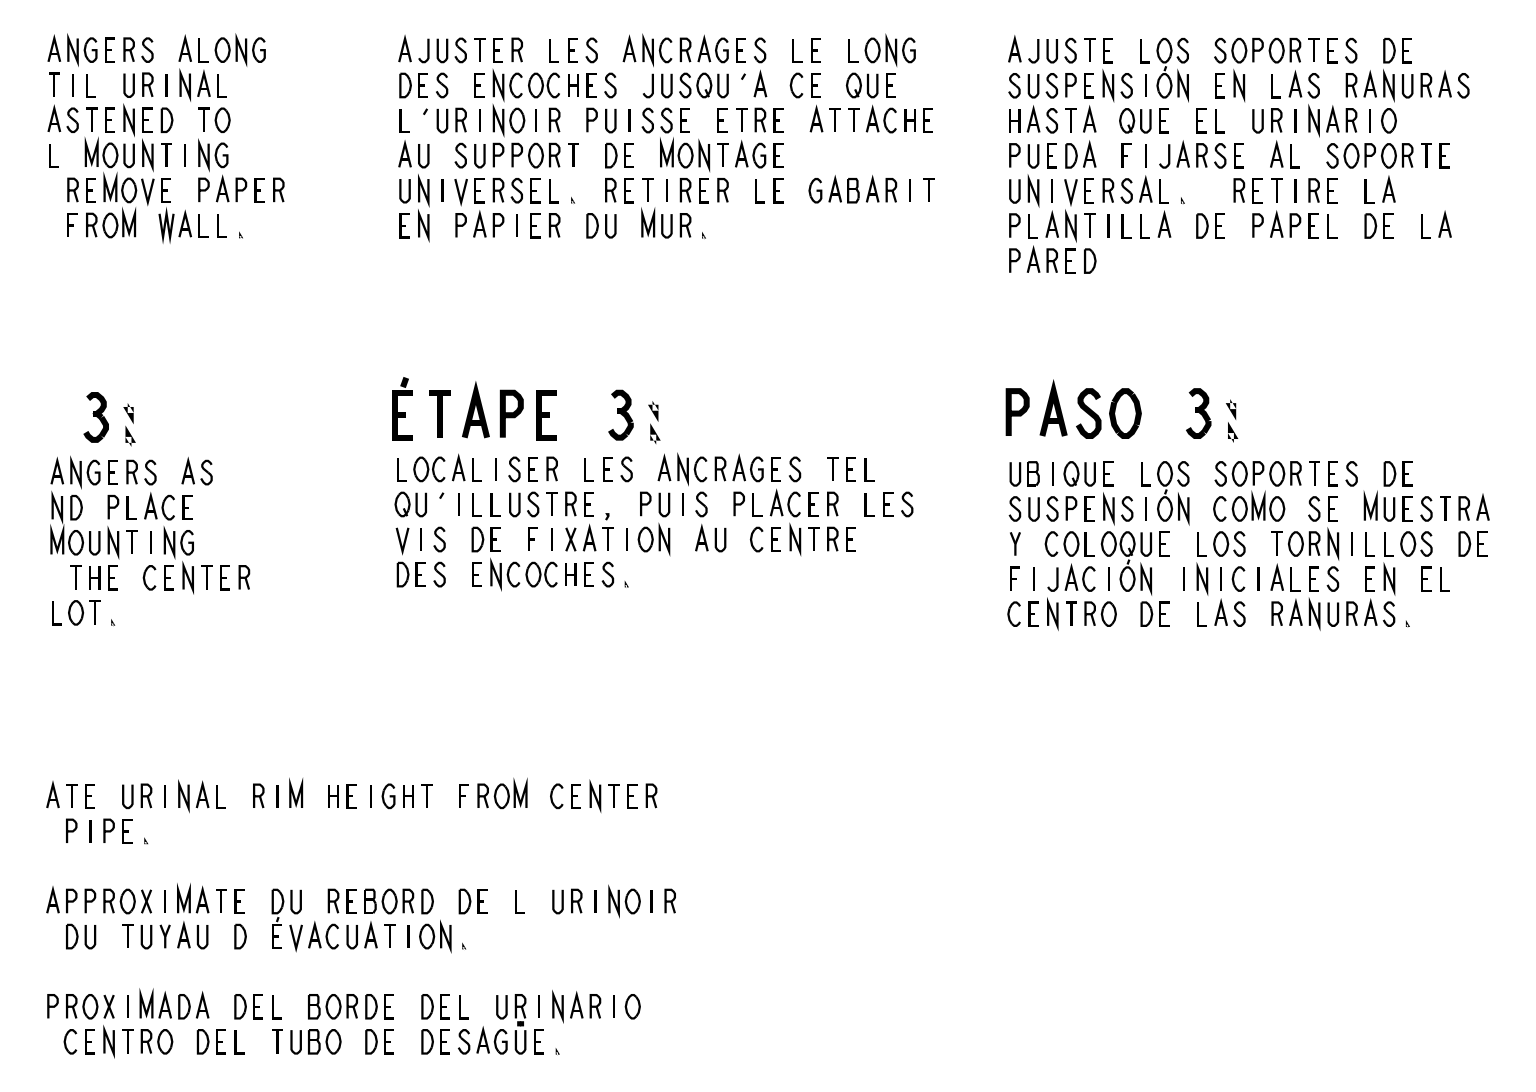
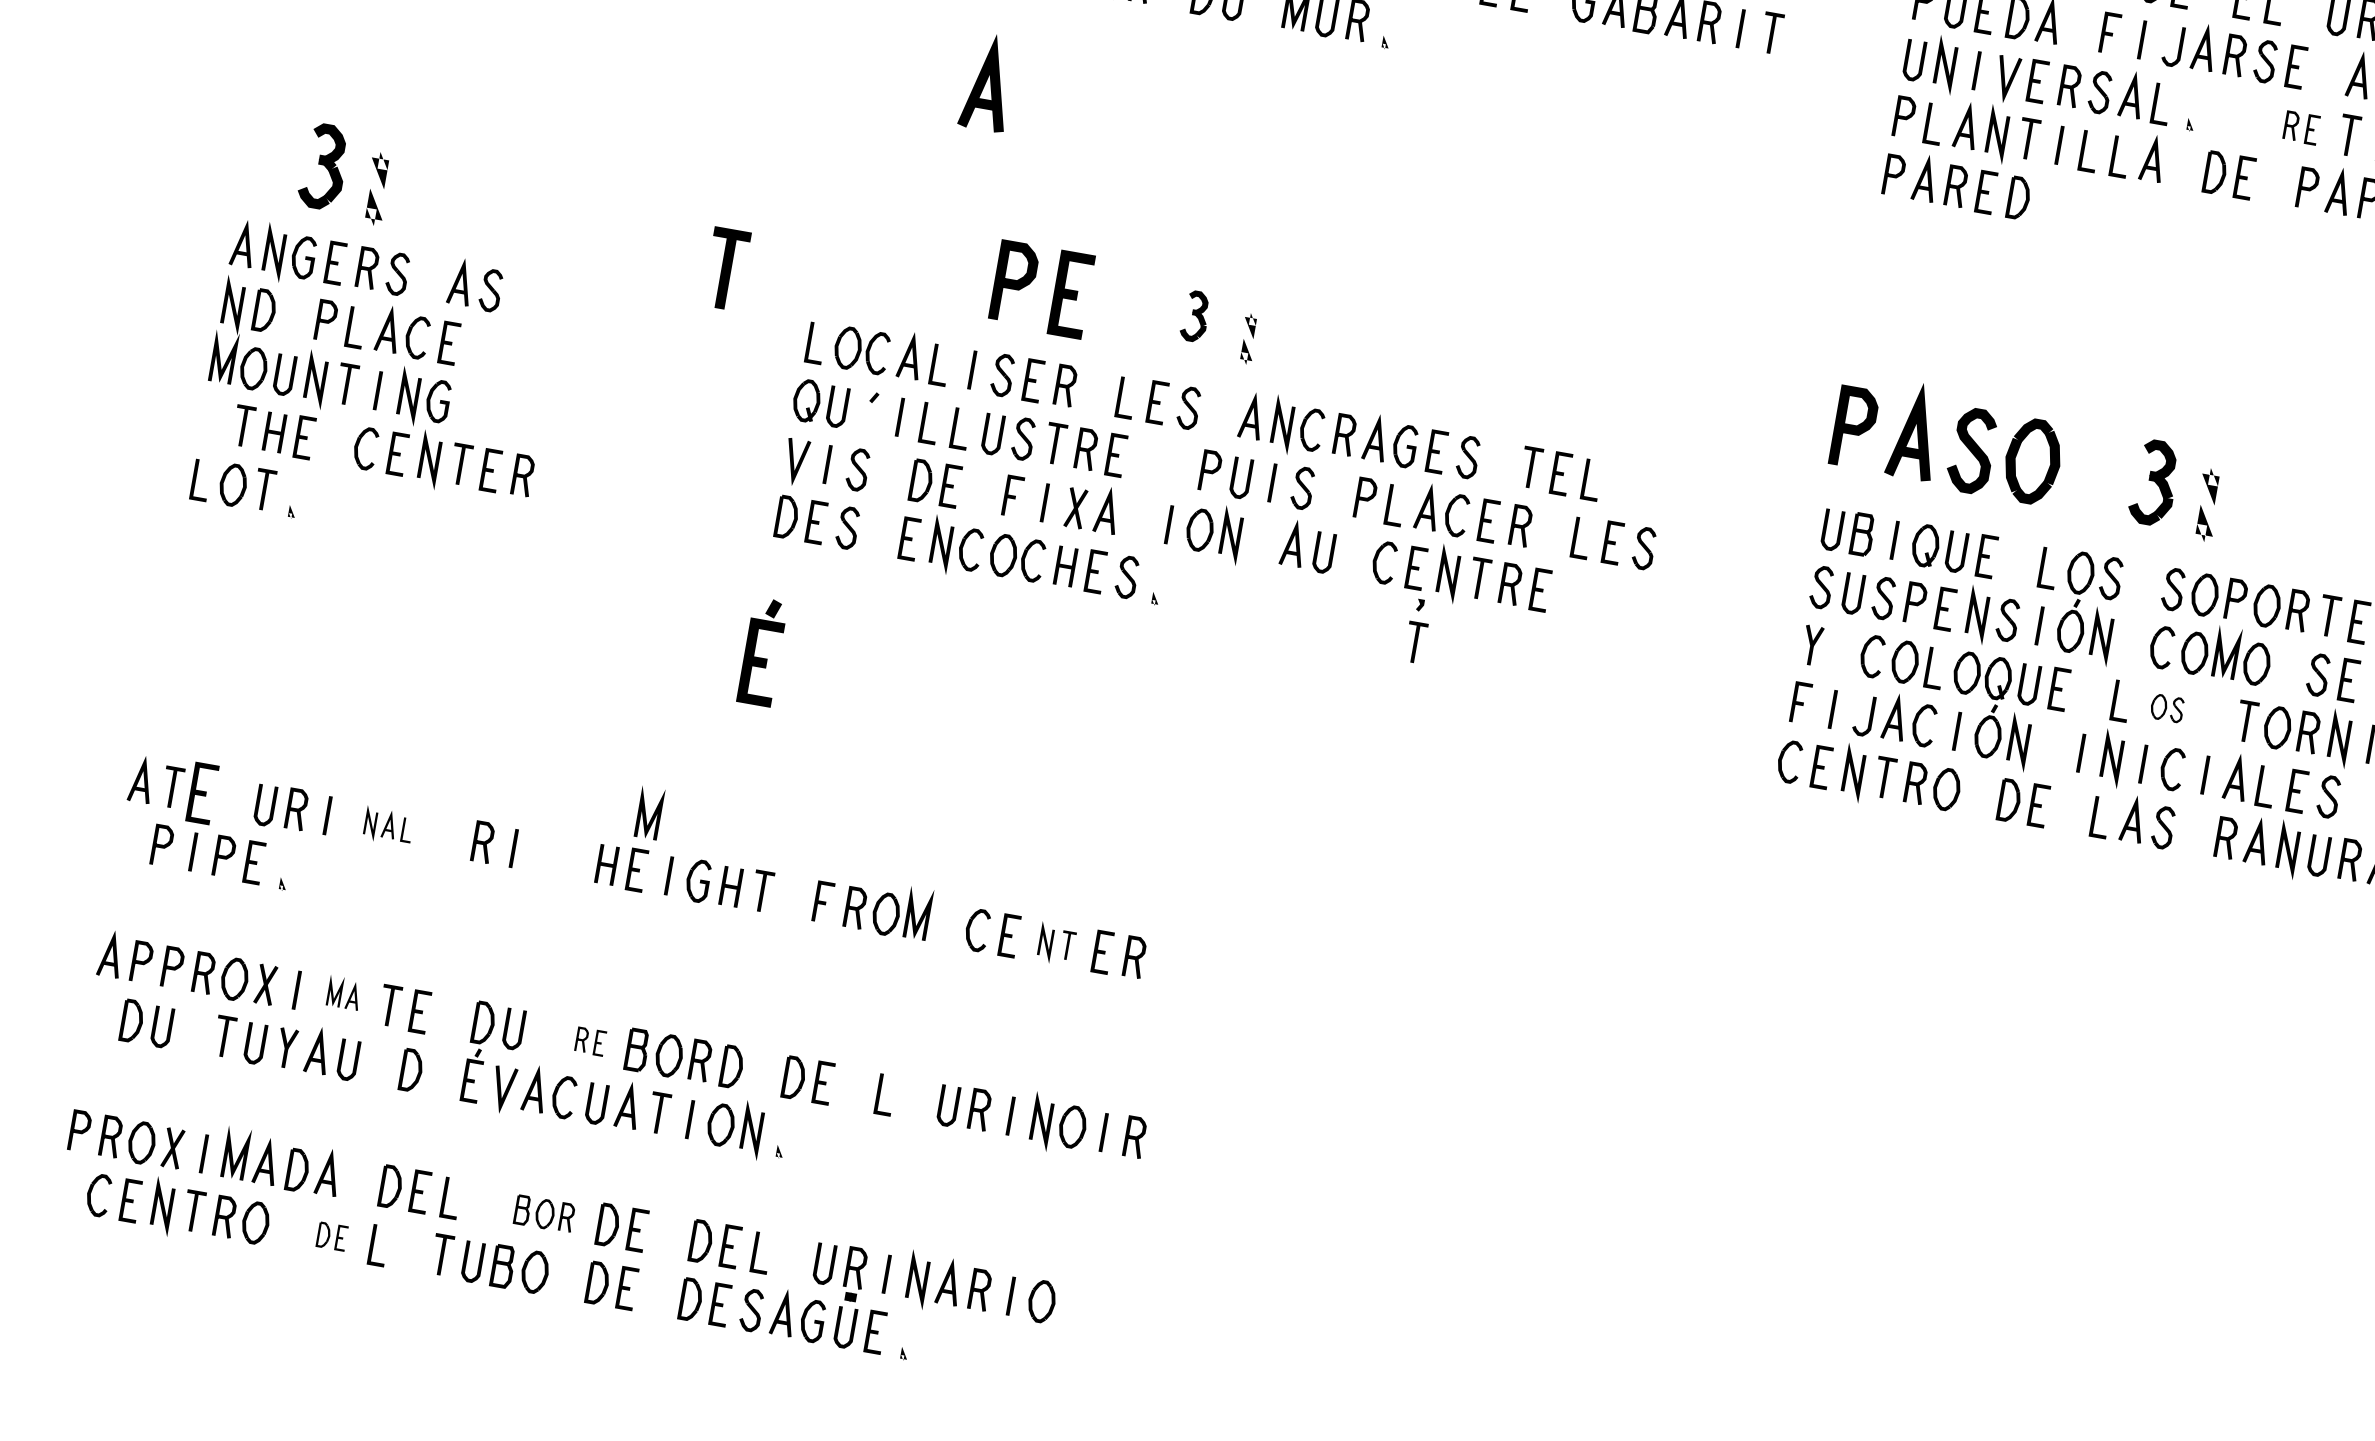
part: (1247, 190) -> (2300, 127), size x0.7
part: (402, 408) -> (762, 651), moved
part: (475, 409) -> (987, 82), moved
part: (439, 413) -> (725, 268), moved
part: (620, 414) -> (1194, 315), size x0.6
part: (654, 422) -> (1248, 338), size x0.7
part: (607, 531) -> (1416, 629), moved
part: (1229, 543) -> (2167, 707), size x0.6
line: (298, 792) -> (653, 813), moved
part: (89, 796) -> (201, 793), size x1.4
part: (201, 796) -> (387, 826), size x0.6
part: (604, 796) -> (1056, 944), size x0.7
part: (193, 898) -> (344, 993), size x0.6
part: (341, 900) -> (589, 1040), size x0.6
part: (332, 1006) -> (543, 1213), size x0.7
part: (210, 1041) -> (331, 1235), size x0.6

